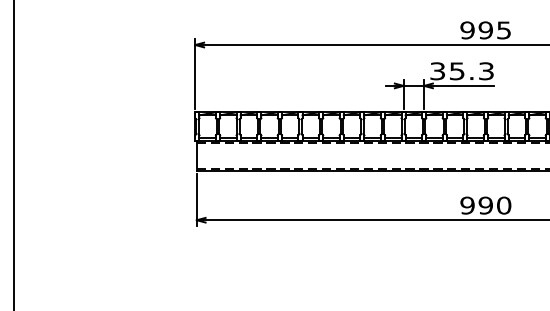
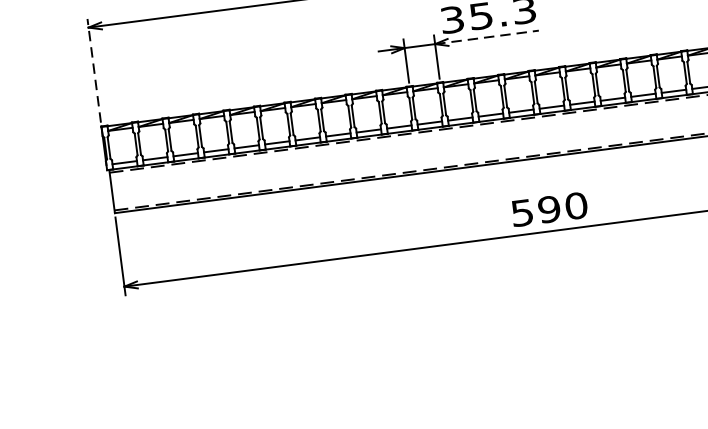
line: (195, 73) -> (94, 69), solid -> dashed
line: (459, 85) -> (487, 36), solid -> dashed
text: (467, 205) -> (522, 212), 990 -> 590

